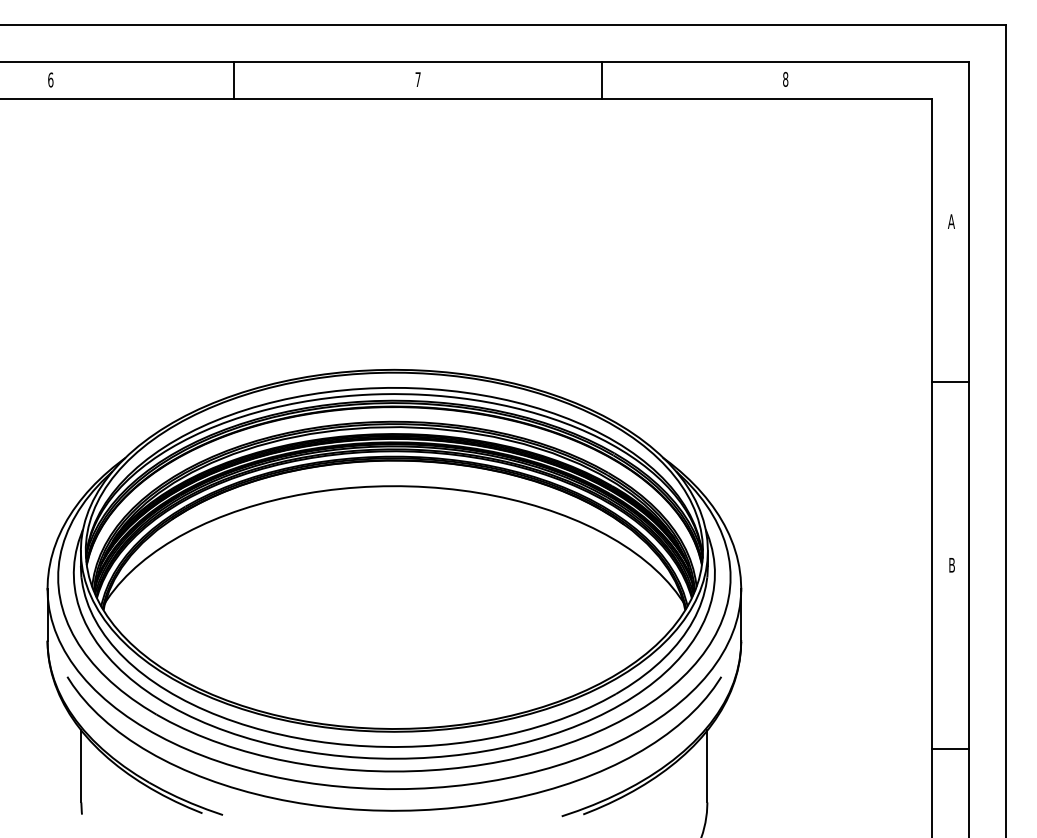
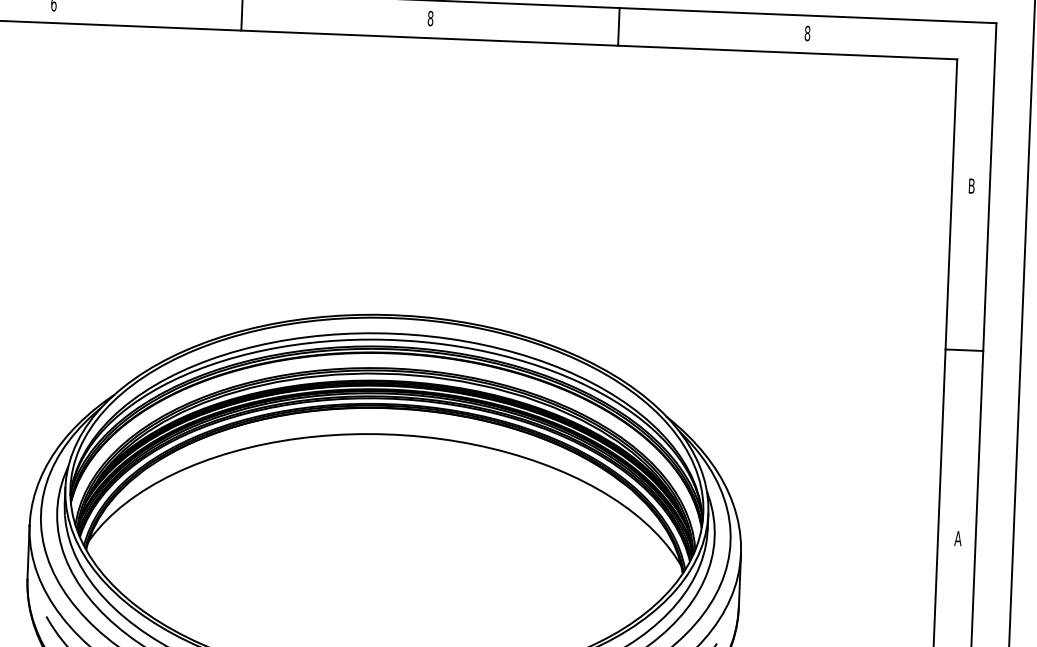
text: (417, 79) -> (430, 18), 7 -> 8
text: (951, 221) -> (971, 186), A -> B
text: (951, 565) -> (957, 538), B -> A

